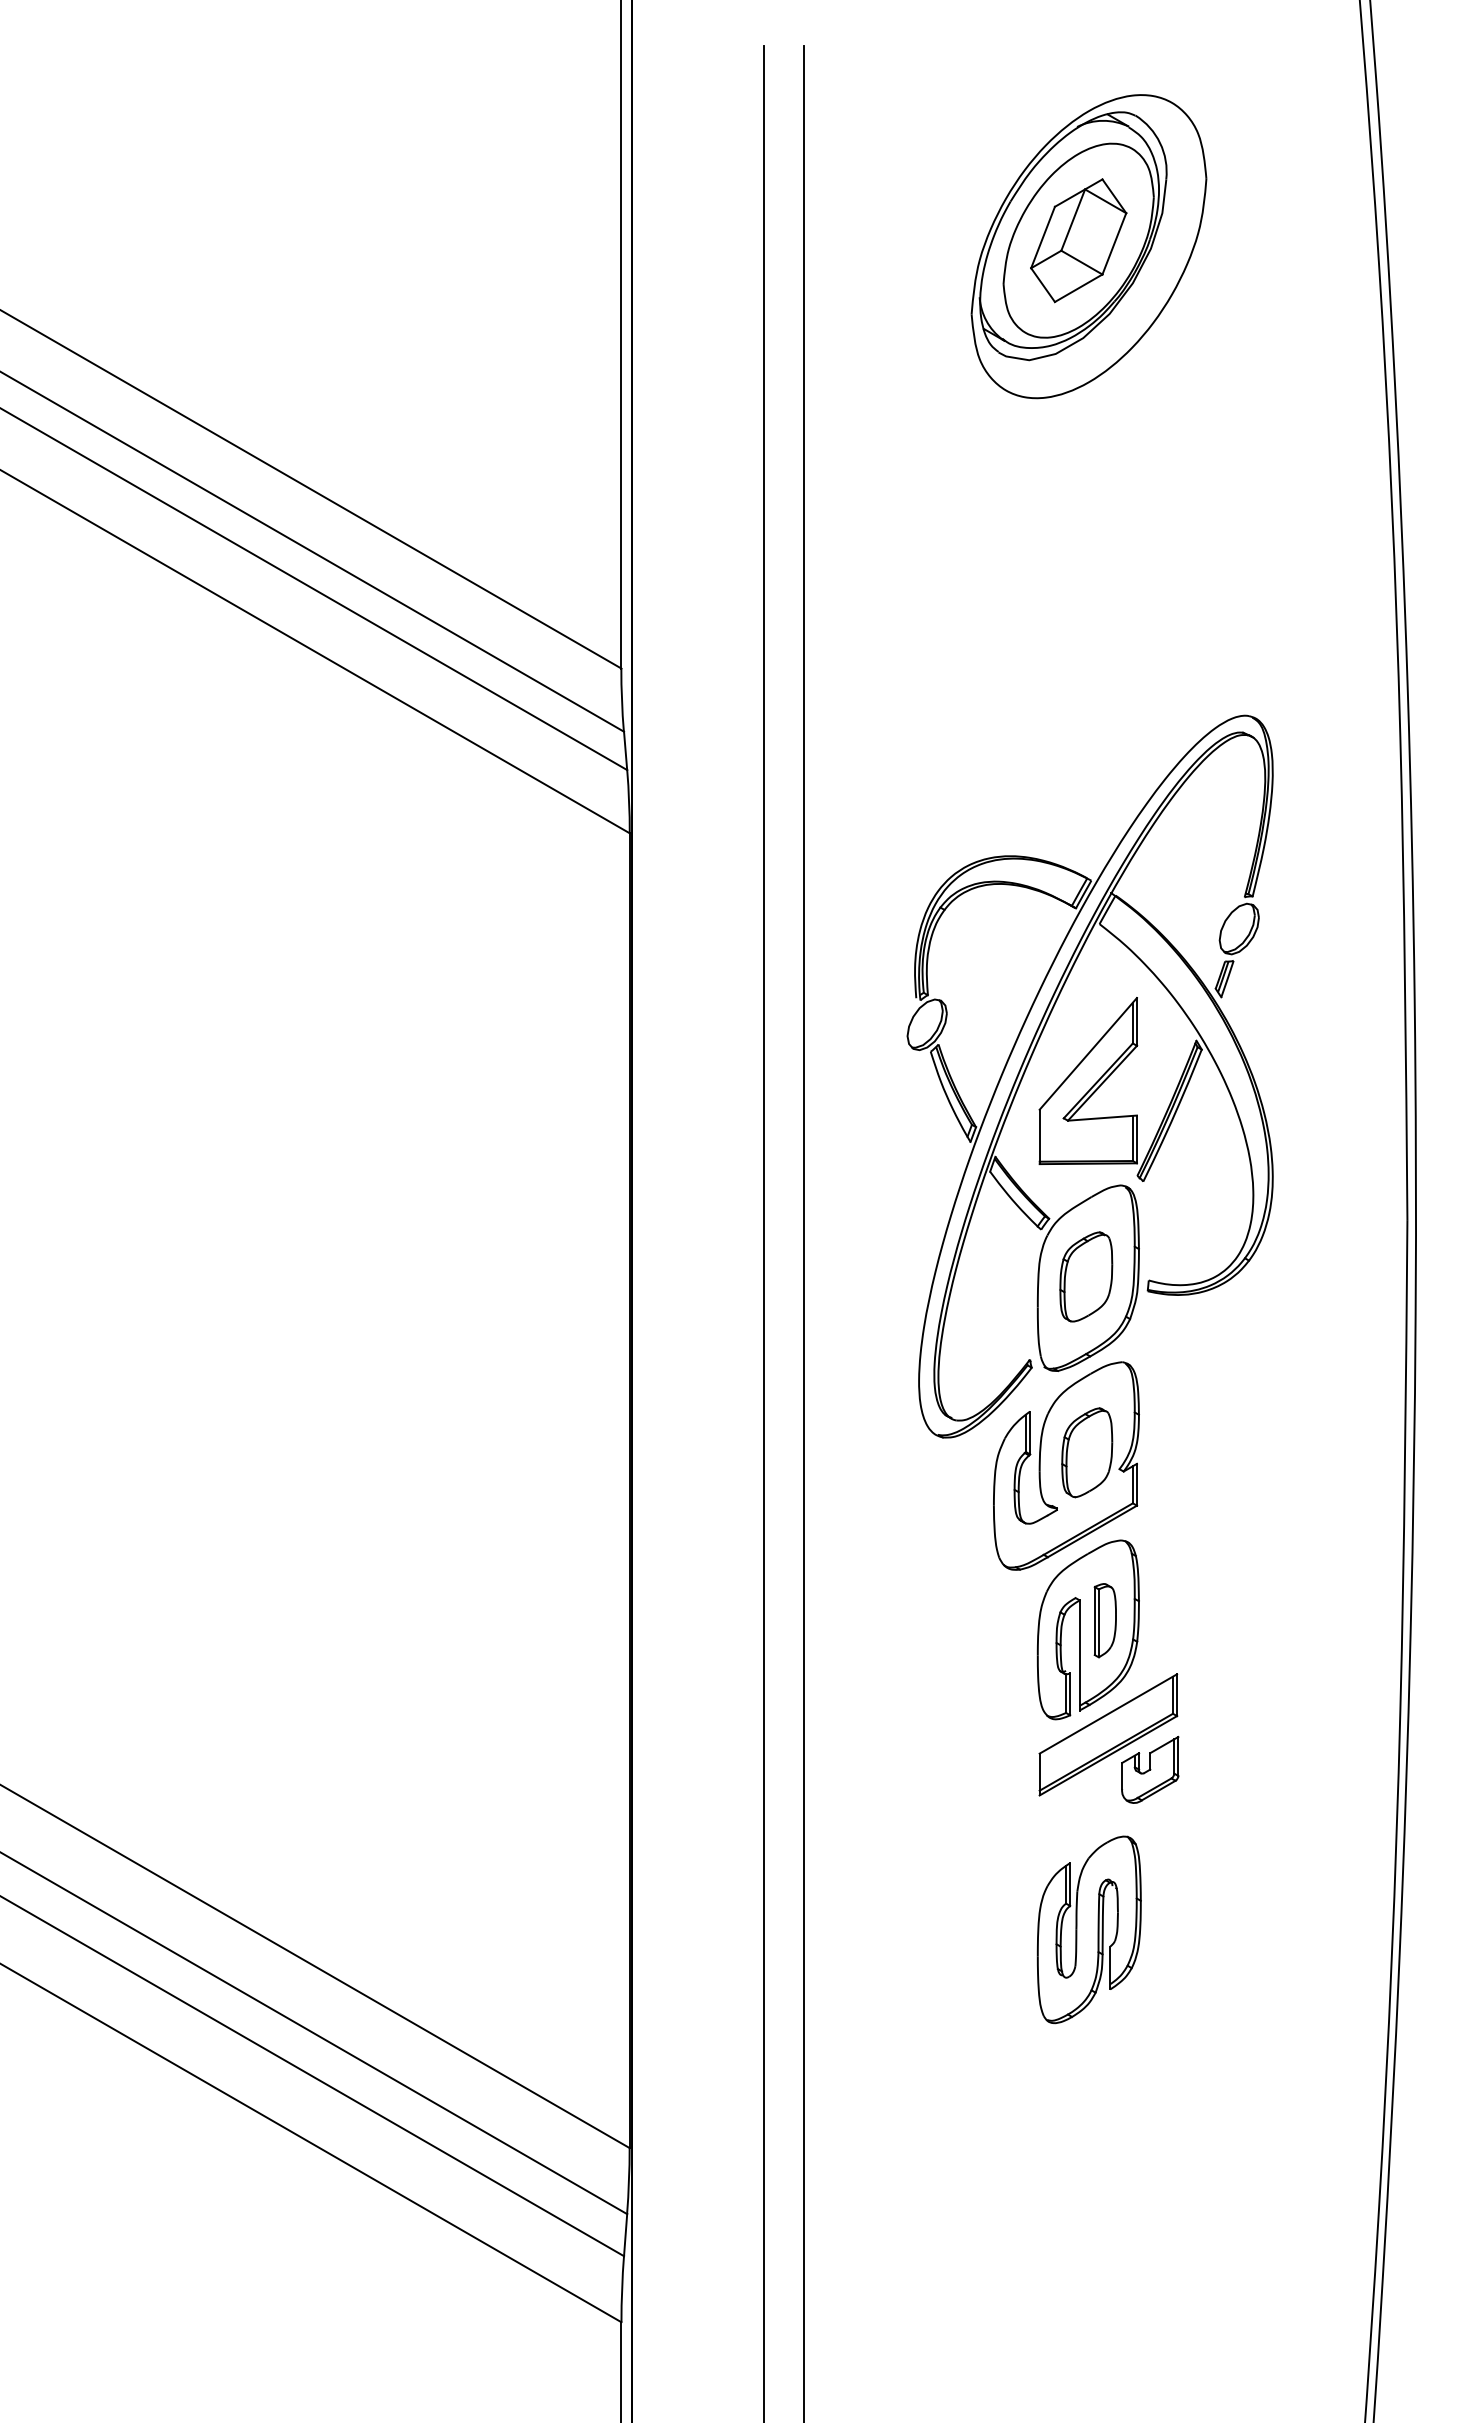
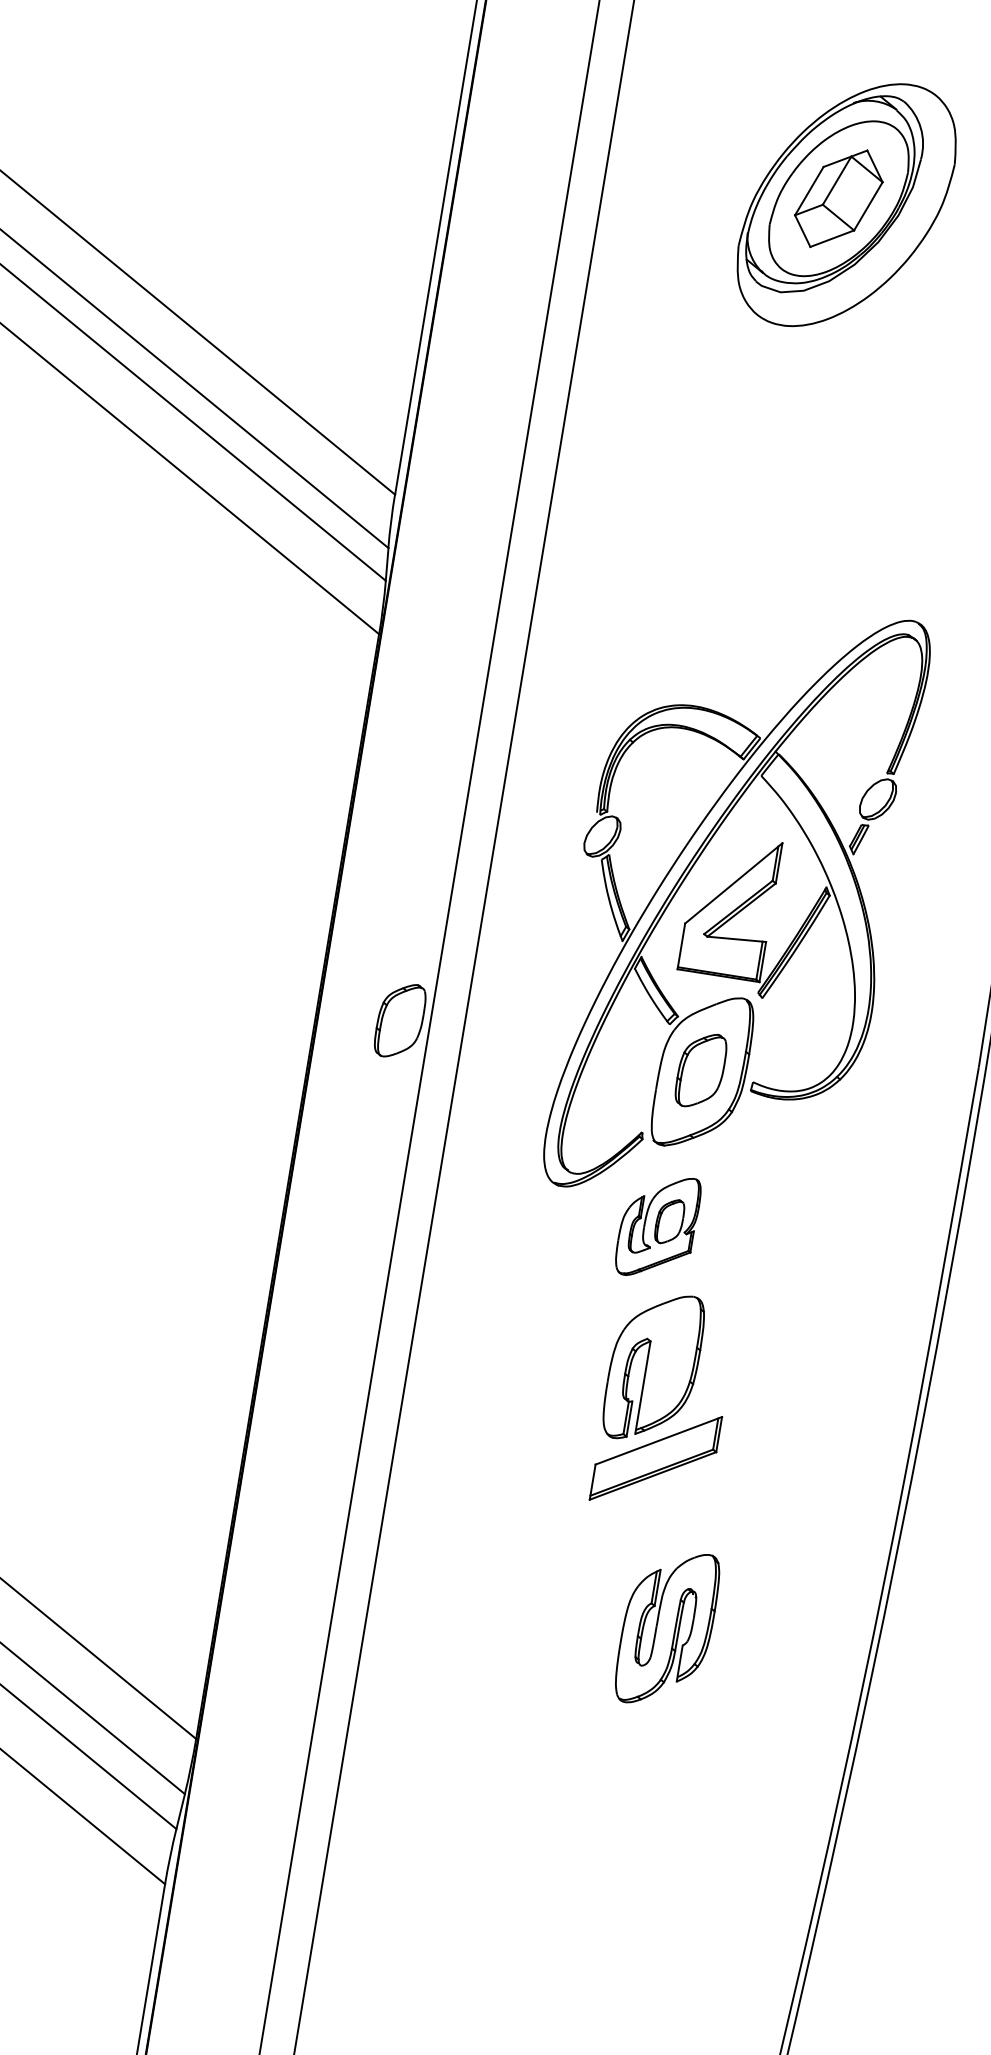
part: (728, 1276) -> (400, 1020), added
part: (1066, 1465) -> (658, 1226), size x0.6
part: (1104, 1620) -> (668, 1361), removed
part: (1150, 1769) -> (686, 1493), removed
part: (1088, 1929) -> (666, 1628), moved

